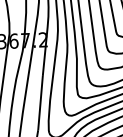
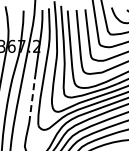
line: (40, 102) -> (32, 99), solid -> dashed

